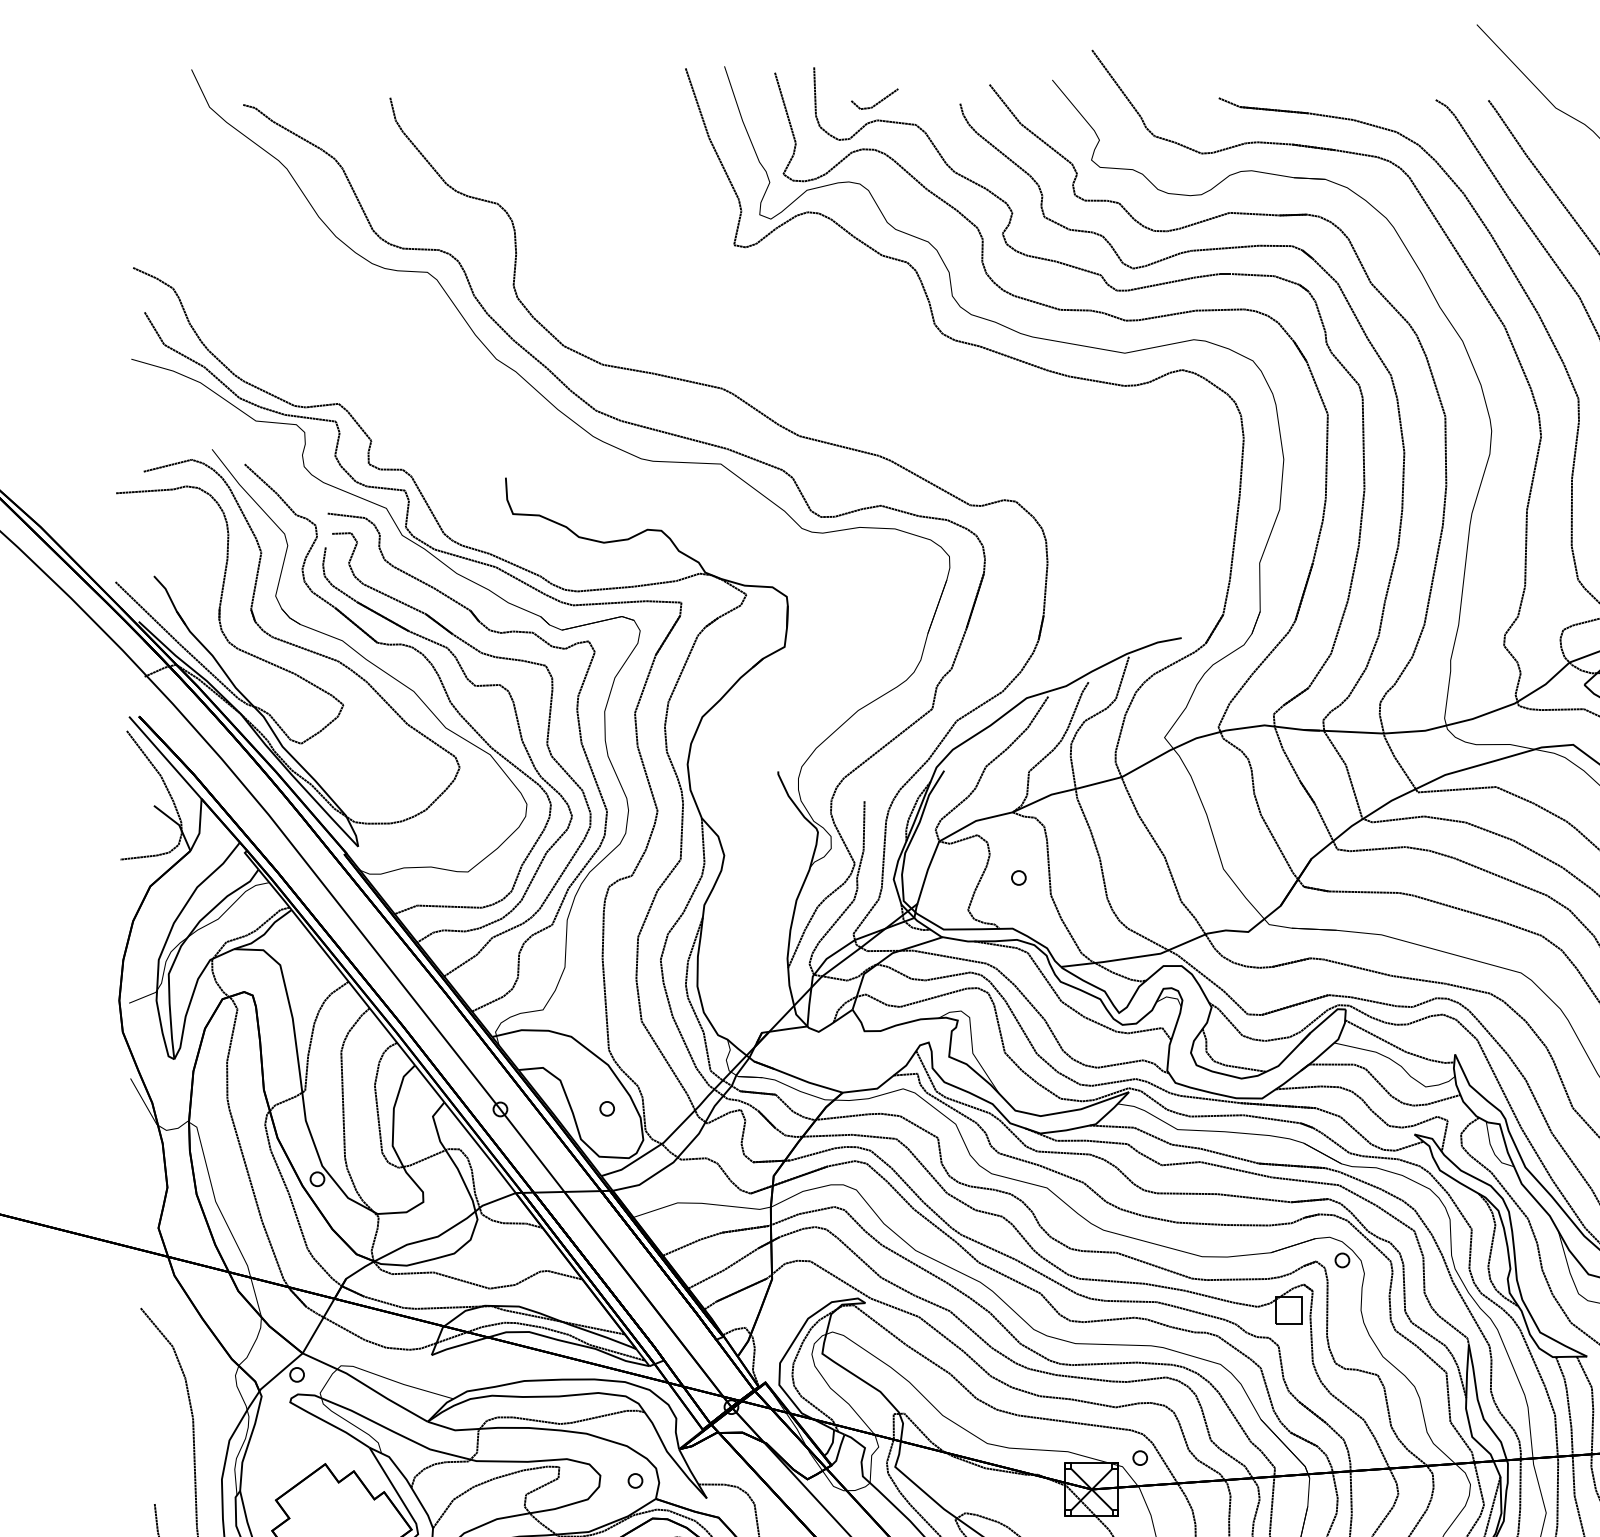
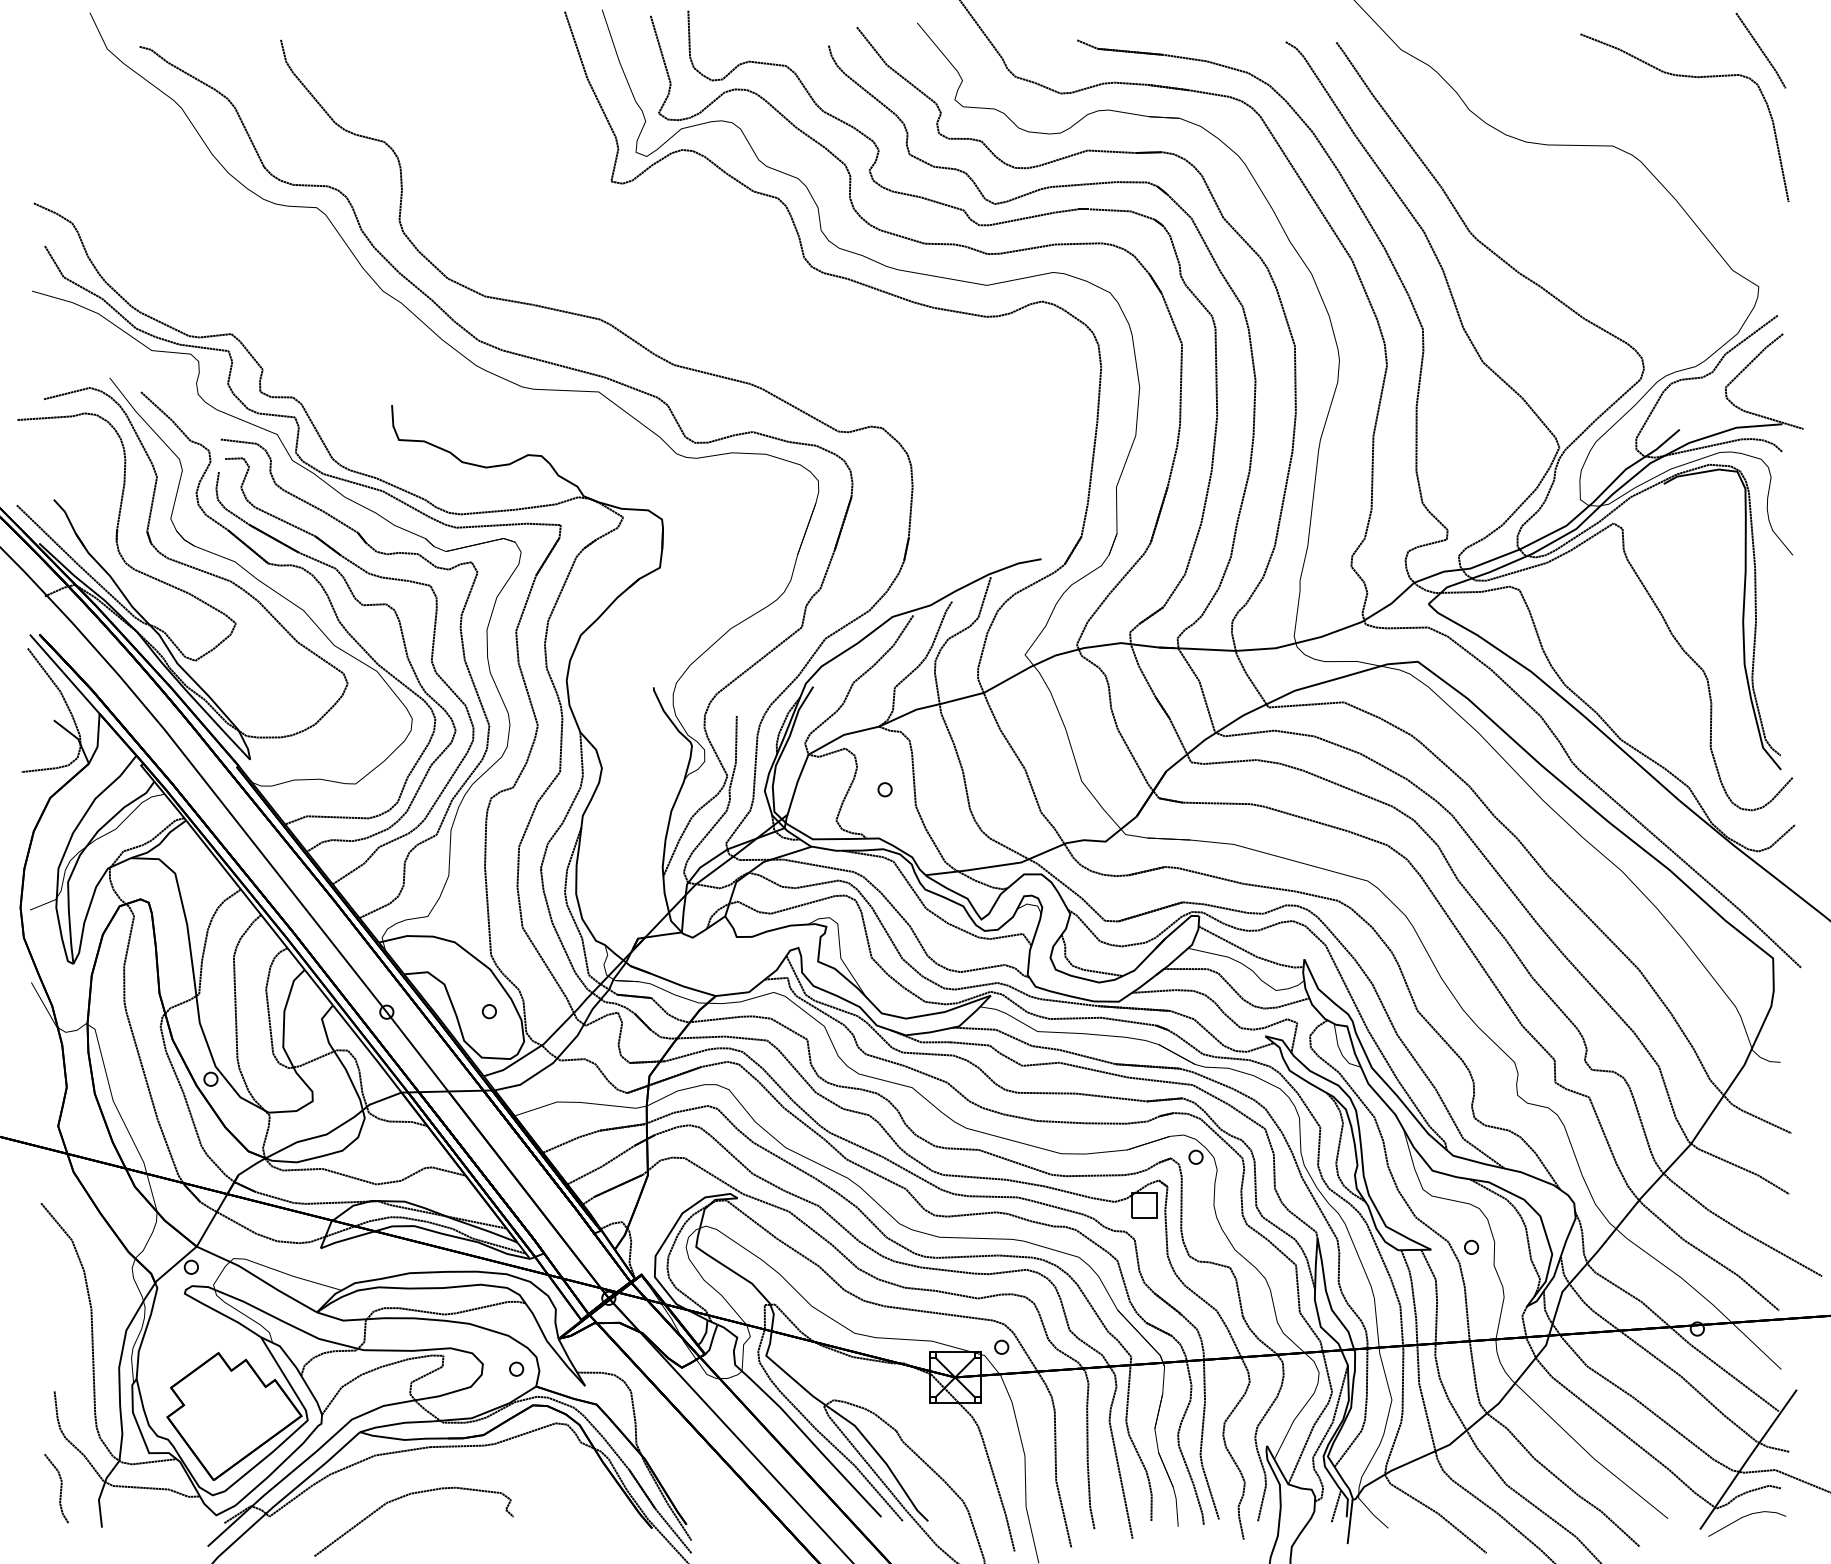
line: (876, 102) -> (748, 44), removed

